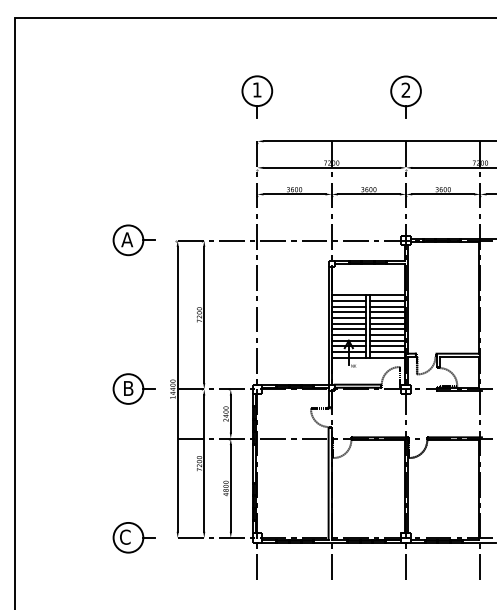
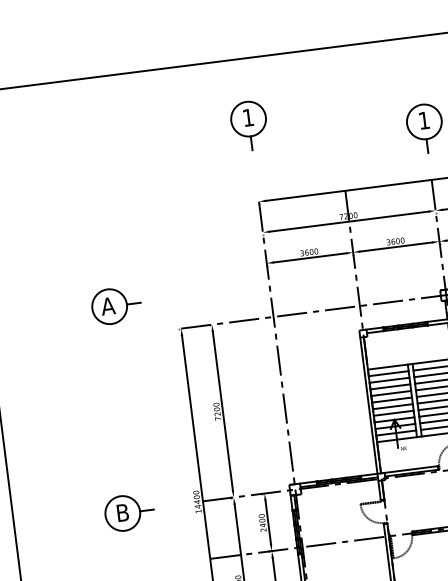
text: (405, 89) -> (423, 119), 2 -> 1
part: (257, 96) -> (249, 125), moved
part: (133, 240) -> (115, 306), moved
part: (133, 388) -> (128, 512), moved

